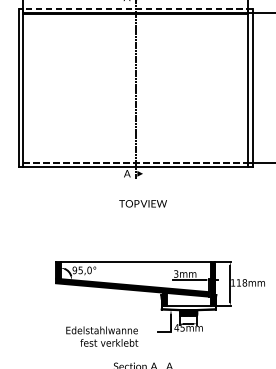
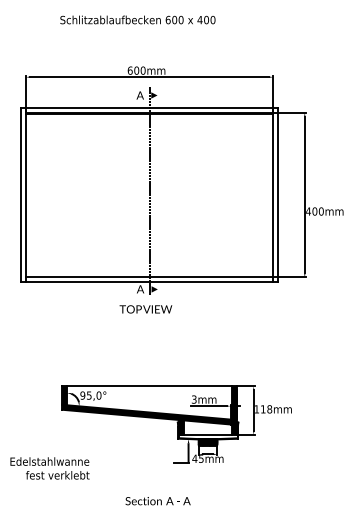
line: (135, 8) -> (149, 107), dashed -> solid
line: (135, 162) -> (149, 277), dashed -> solid
text: (142, 203) -> (145, 309), moved
text: (101, 336) -> (49, 468), moved

